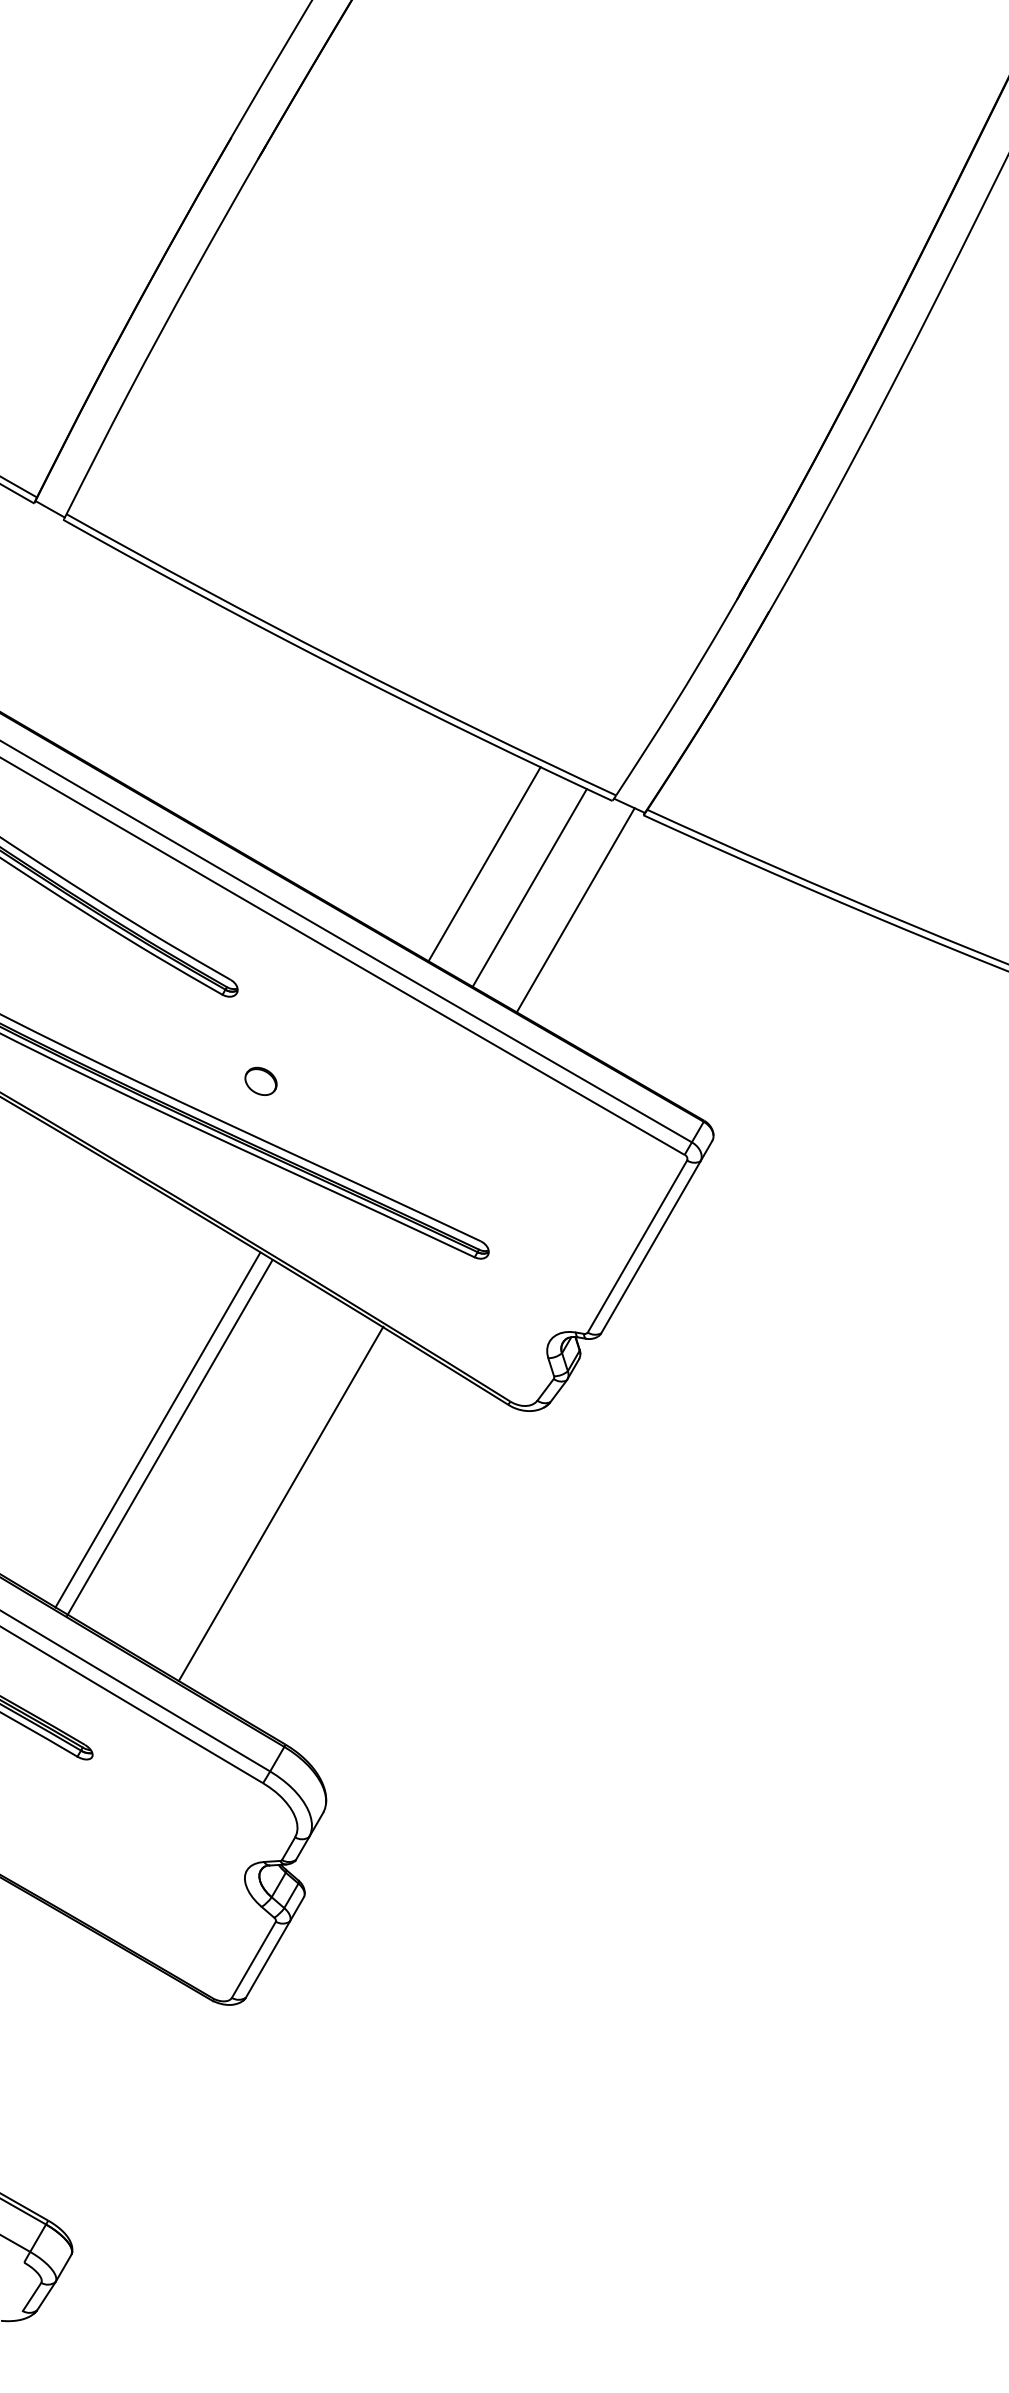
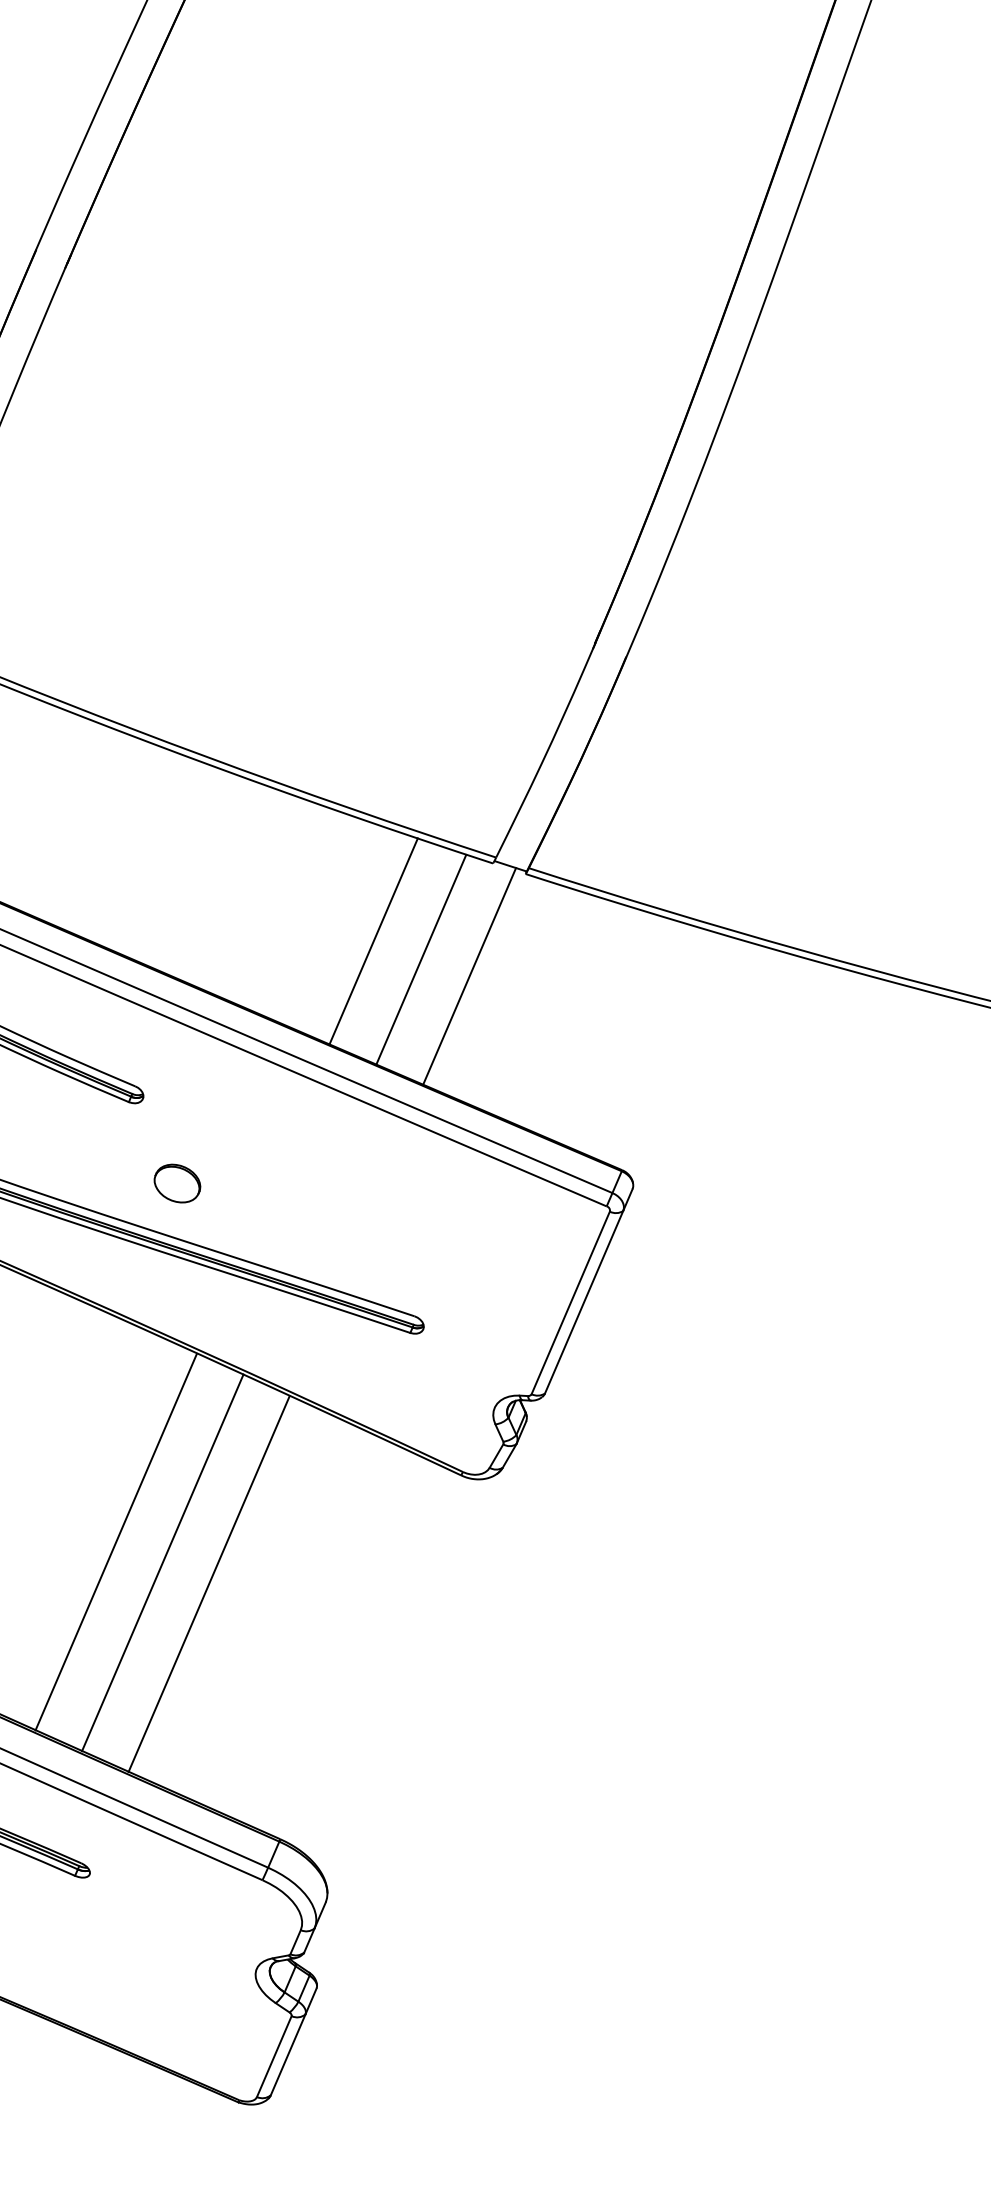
part: (260, 1081) -> (176, 1183), size x1.43
line: (169, 1437) -> (162, 1562), moved
line: (280, 1503) -> (208, 1583), moved

